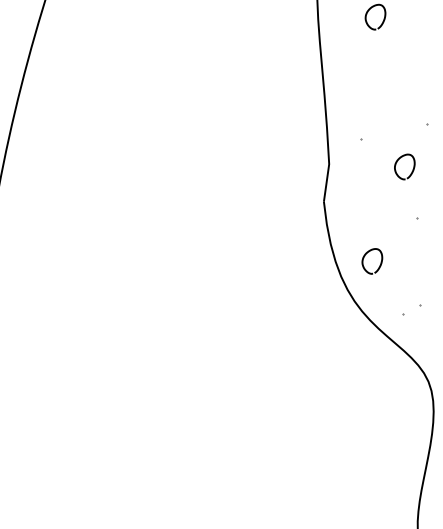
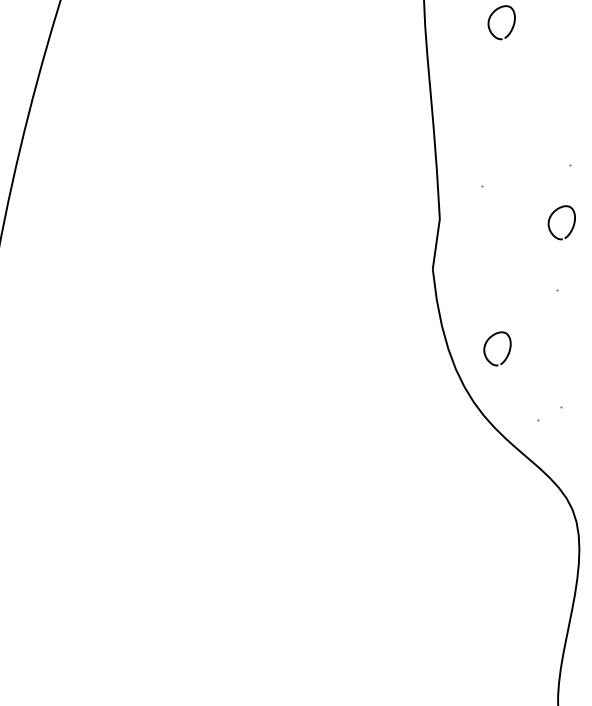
curve: (397, 163) -> (551, 217), moved

